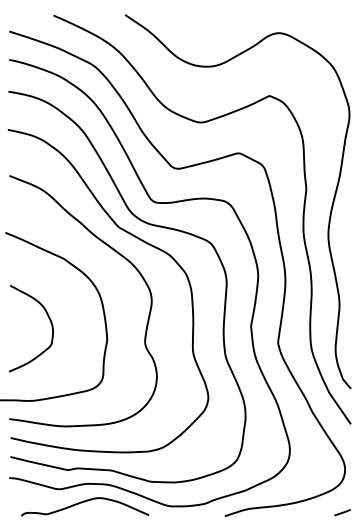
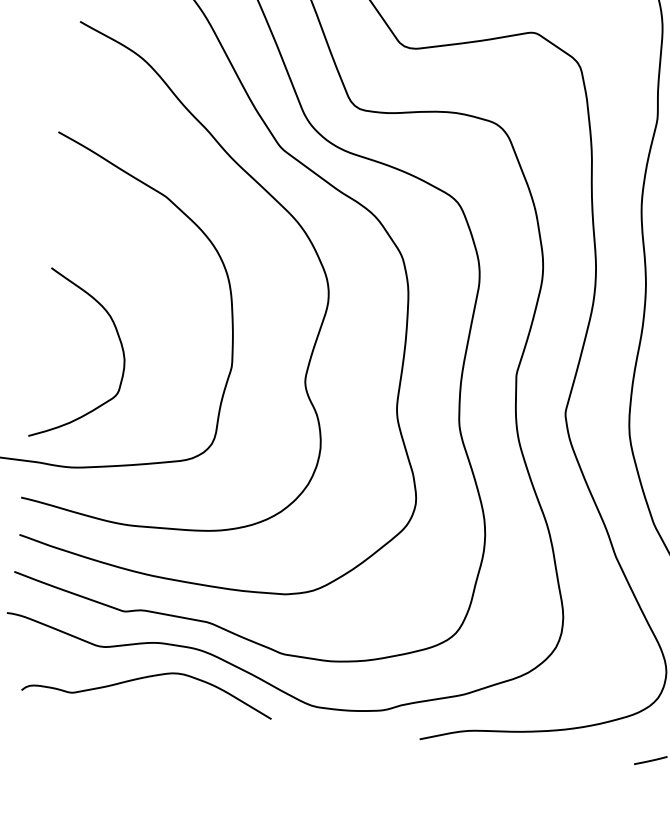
curve: (50, 323) -> (121, 351), moved

